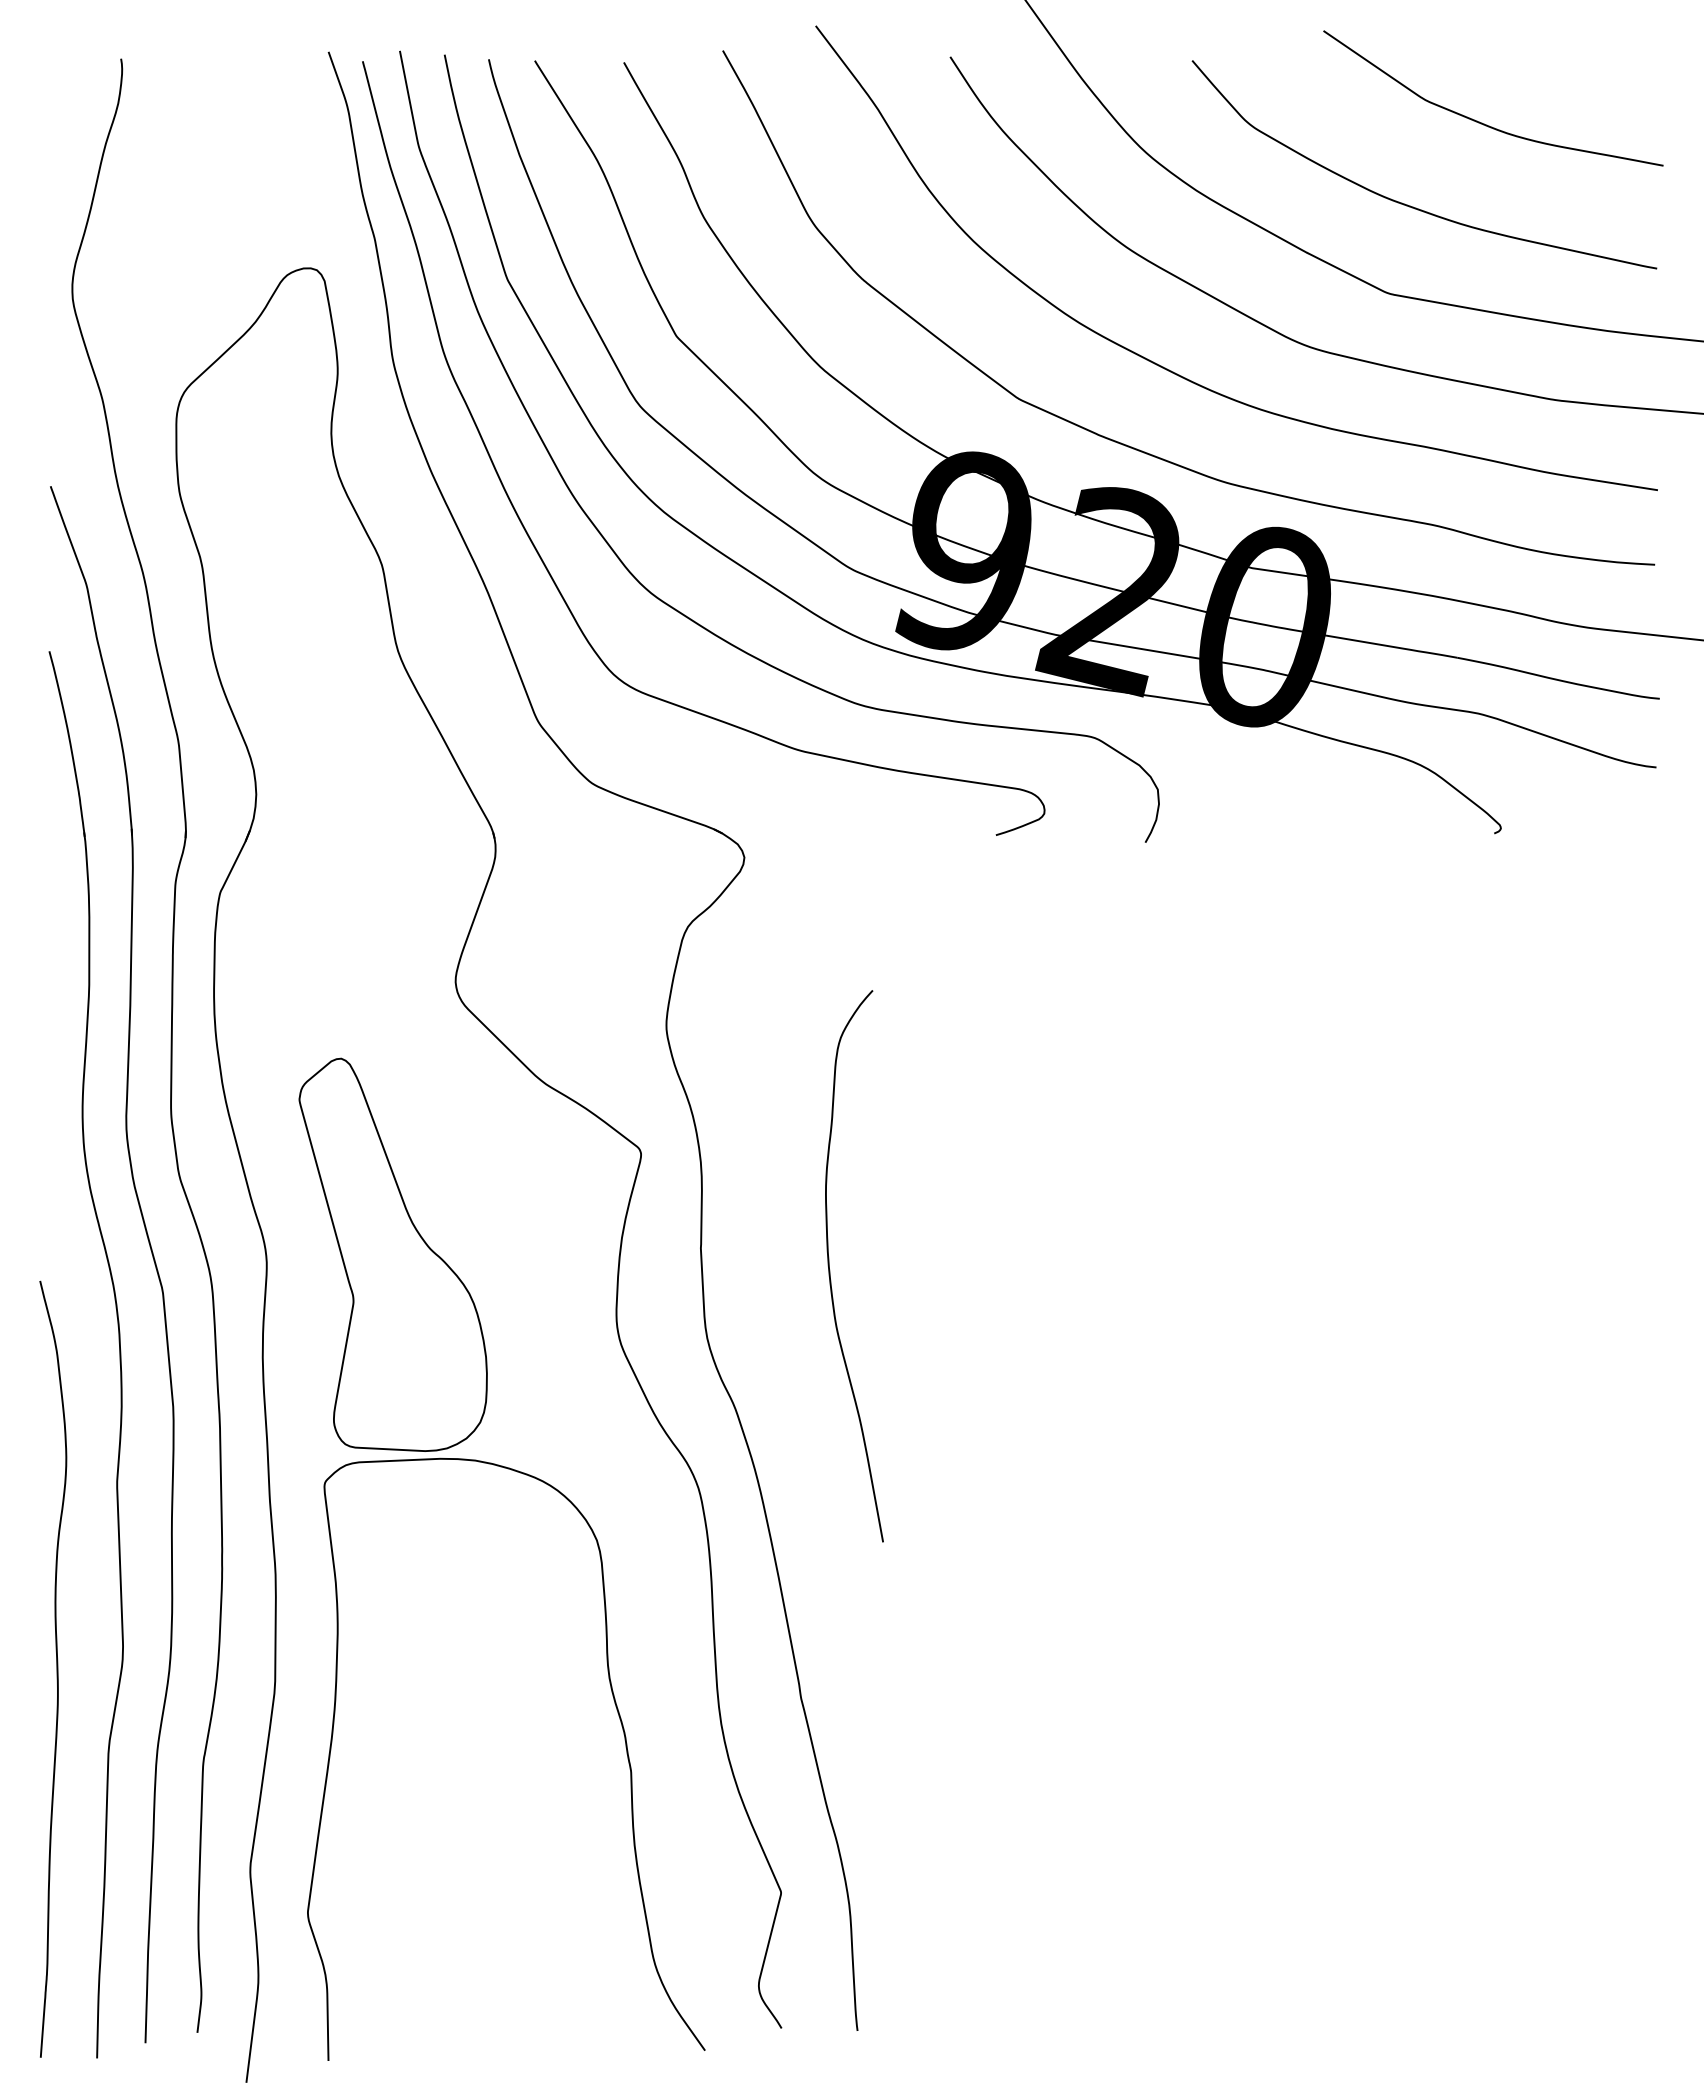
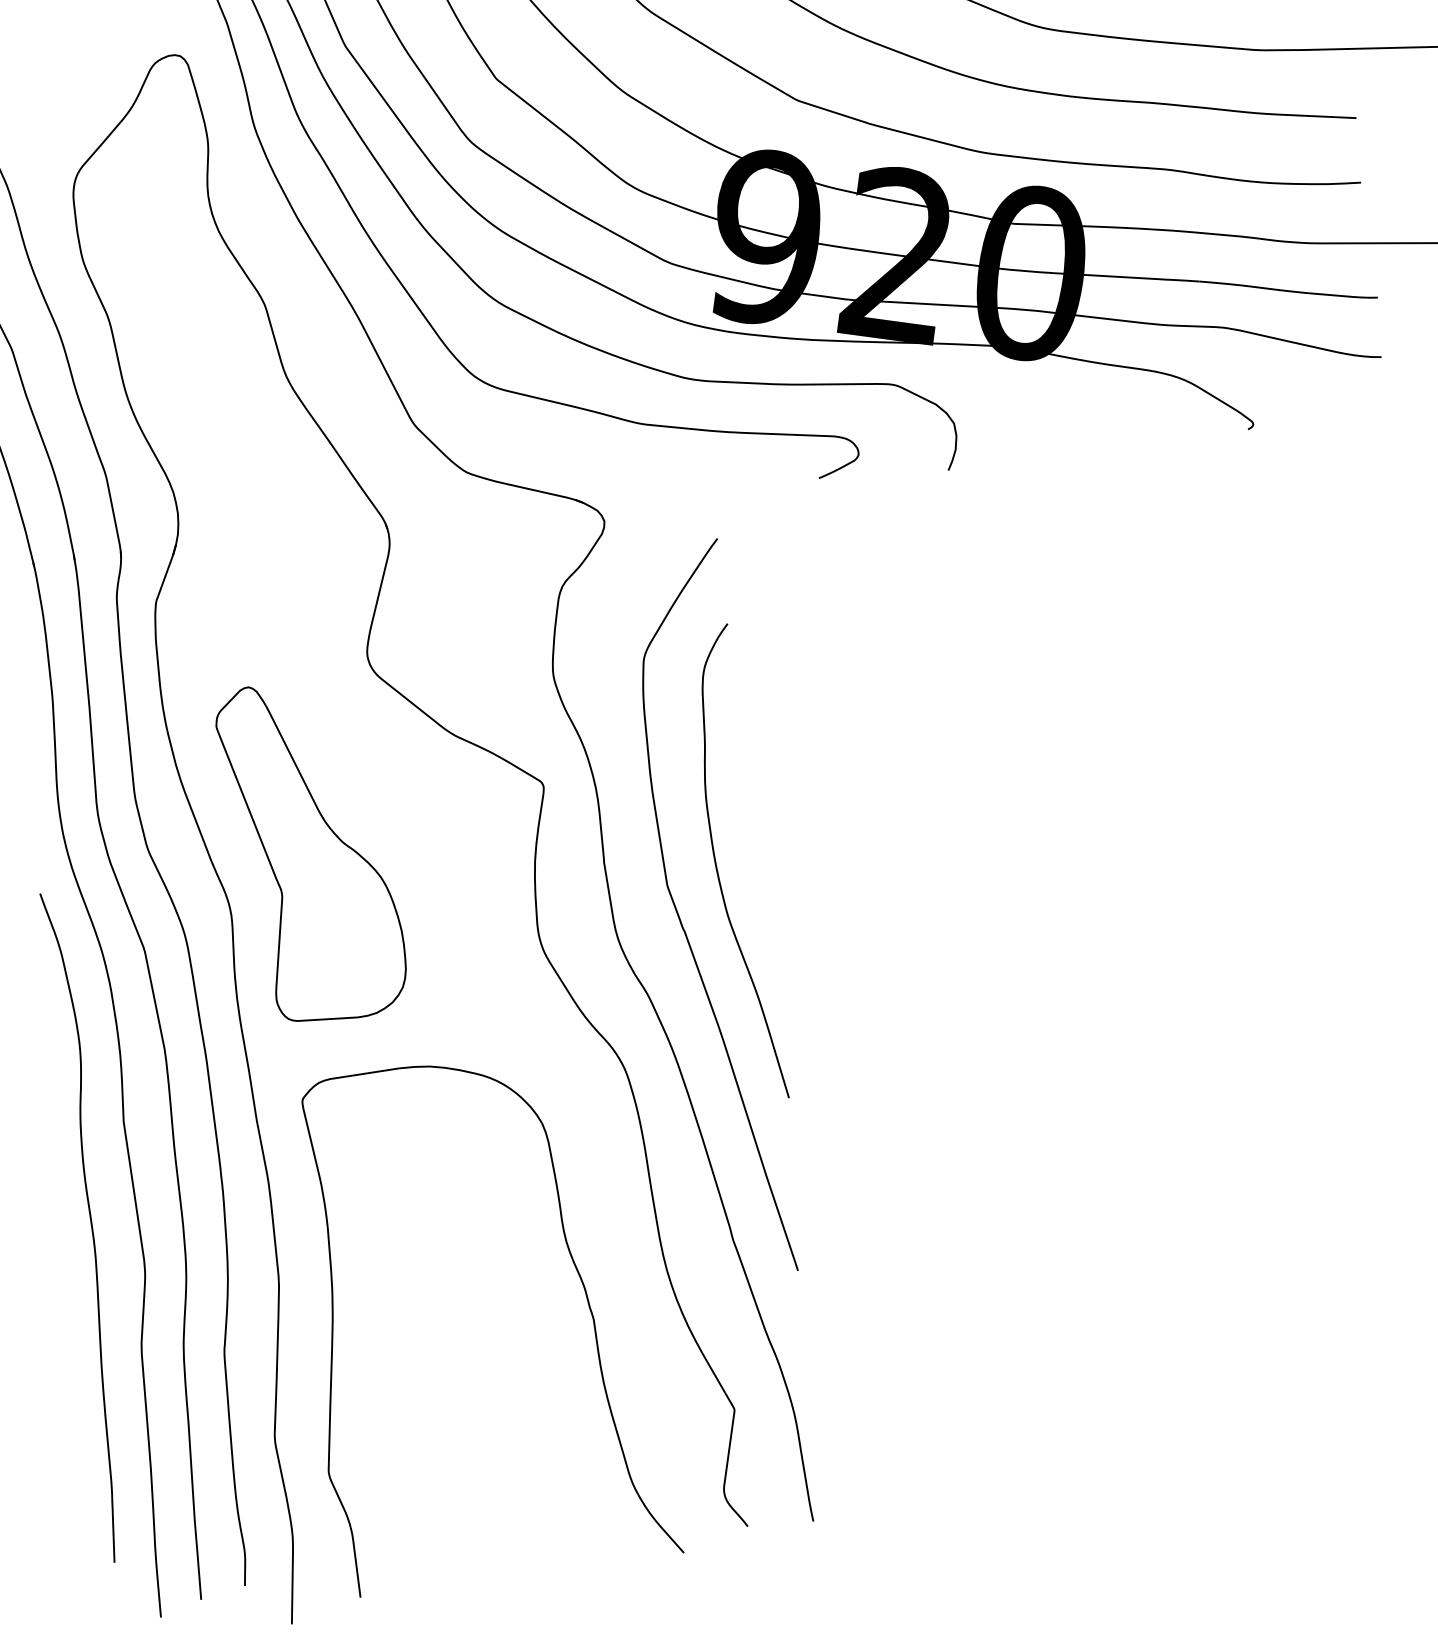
part: (392, 1254) -> (311, 851), moved
curve: (782, 1326) -> (681, 921), added
curve: (56, 1668) -> (91, 1225), moved

